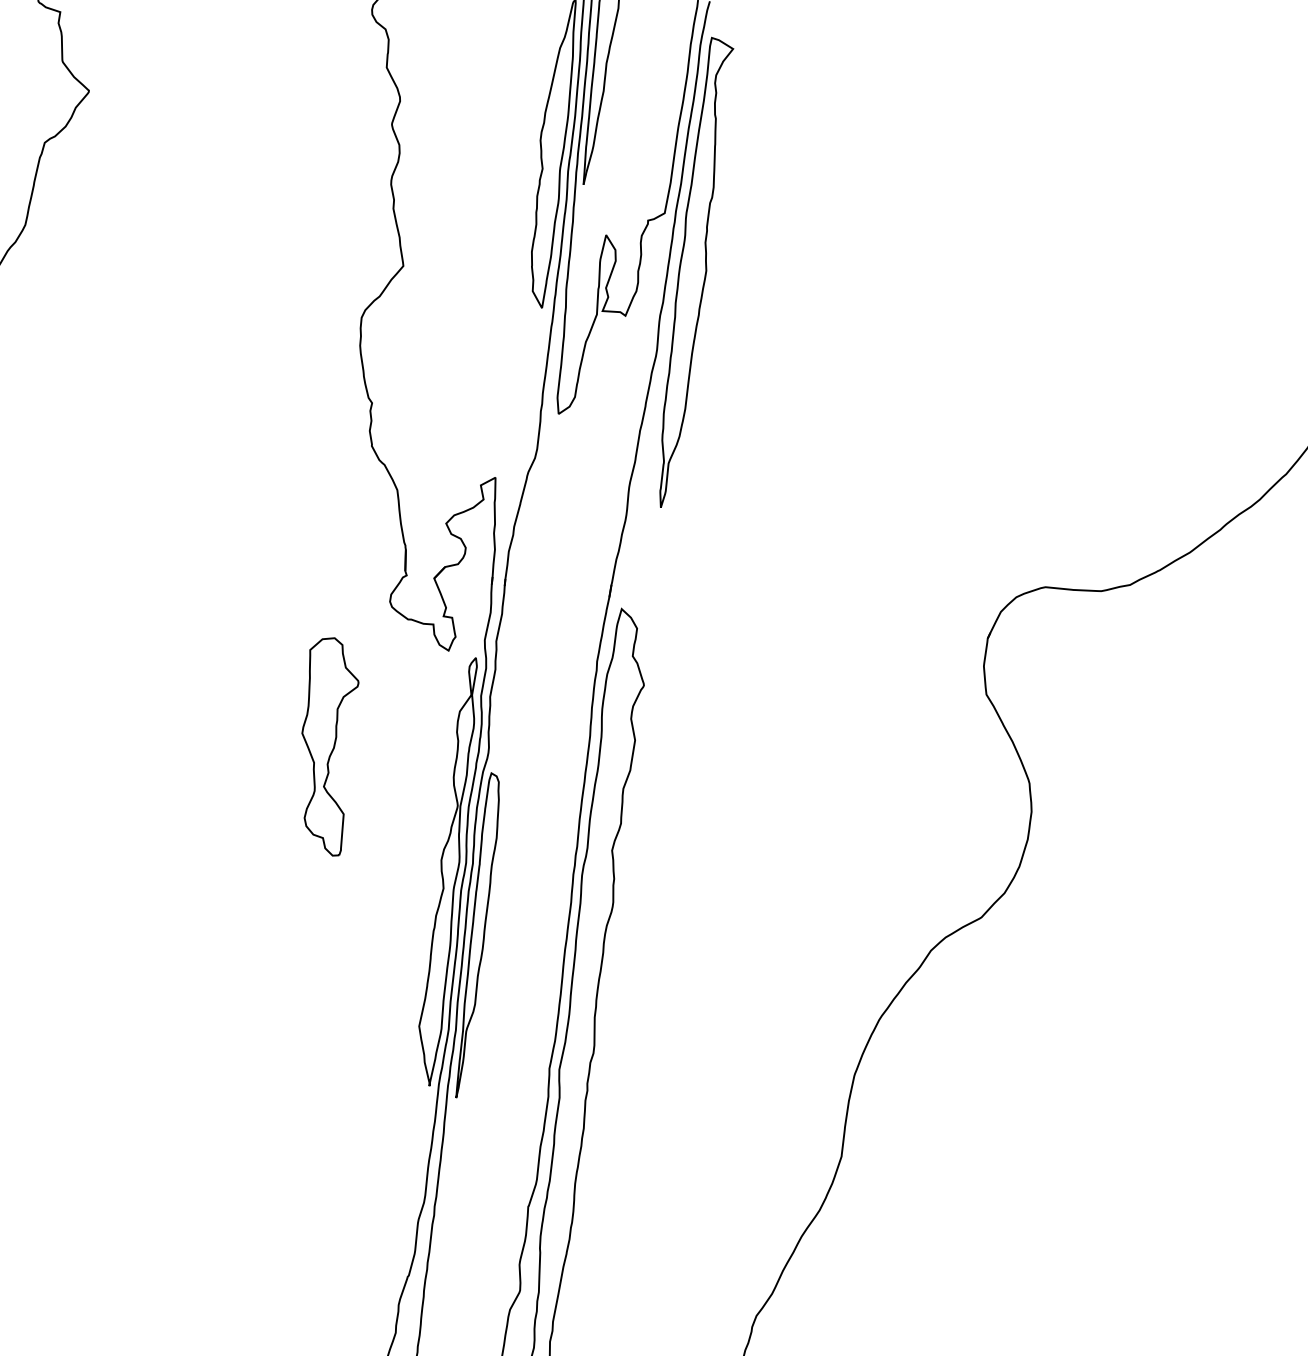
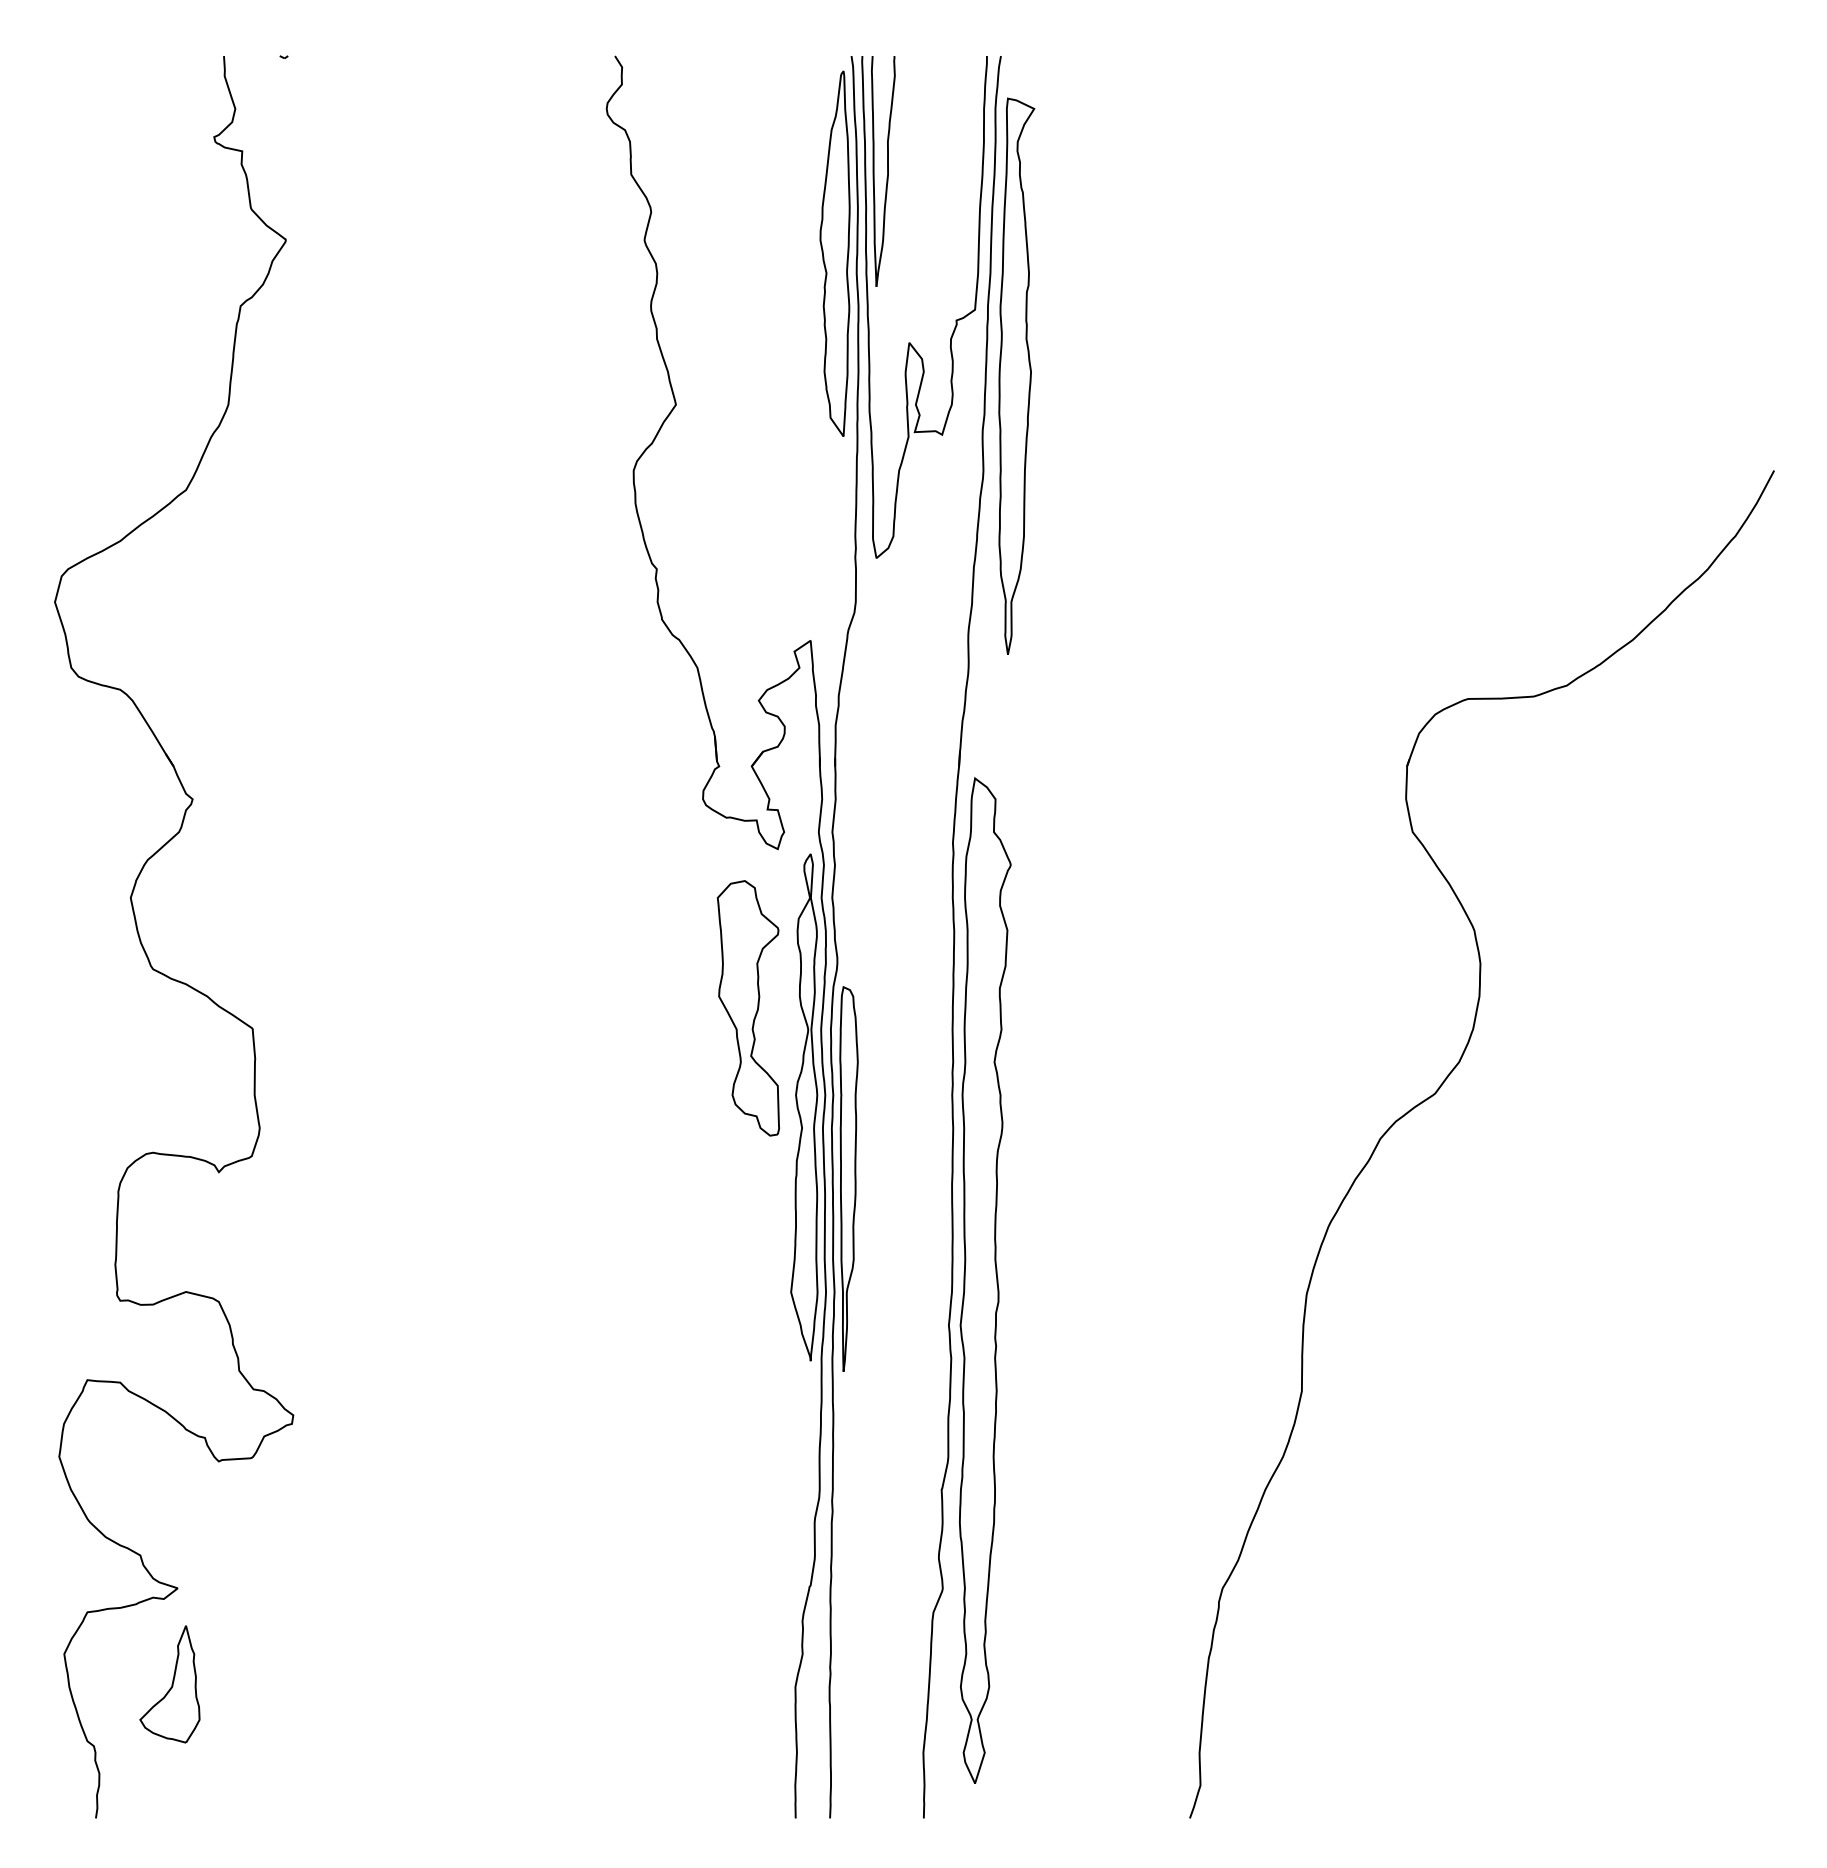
part: (325, 746) -> (747, 1008), moved

